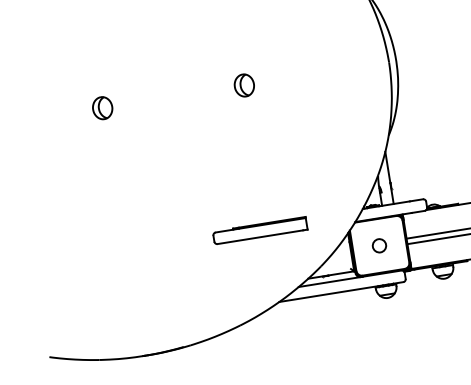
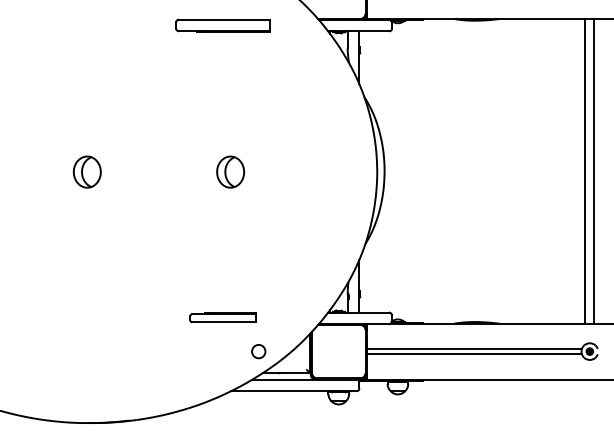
part: (244, 85) -> (230, 171), size x1.4
part: (101, 107) -> (86, 171), size x1.4
part: (259, 230) -> (222, 317), size x0.7
circle: (379, 245) -> (258, 351), moved

